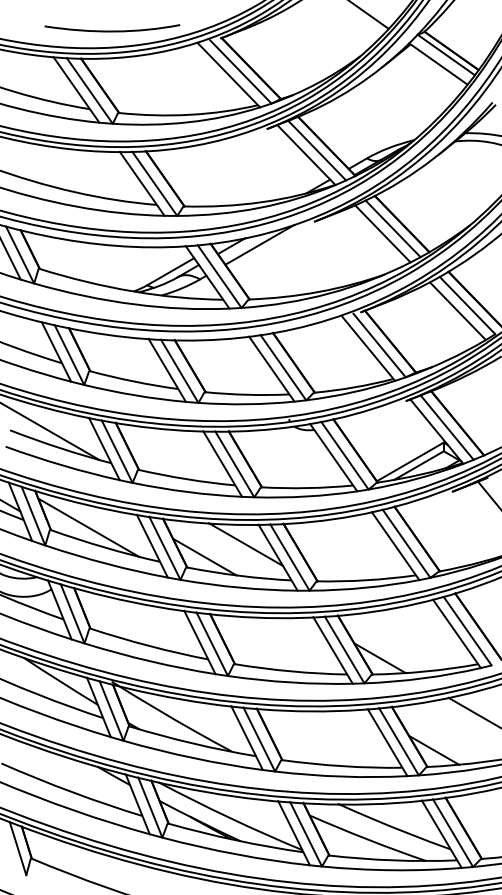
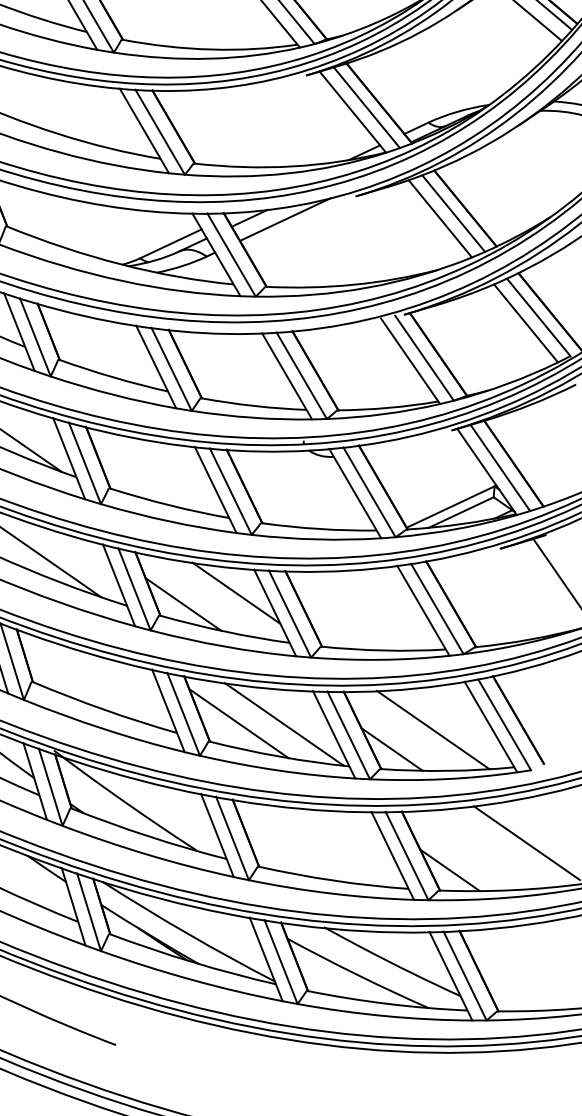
line: (411, 639) -> (433, 729), added
line: (292, 645) -> (283, 724), added
line: (256, 647) -> (238, 723), added

